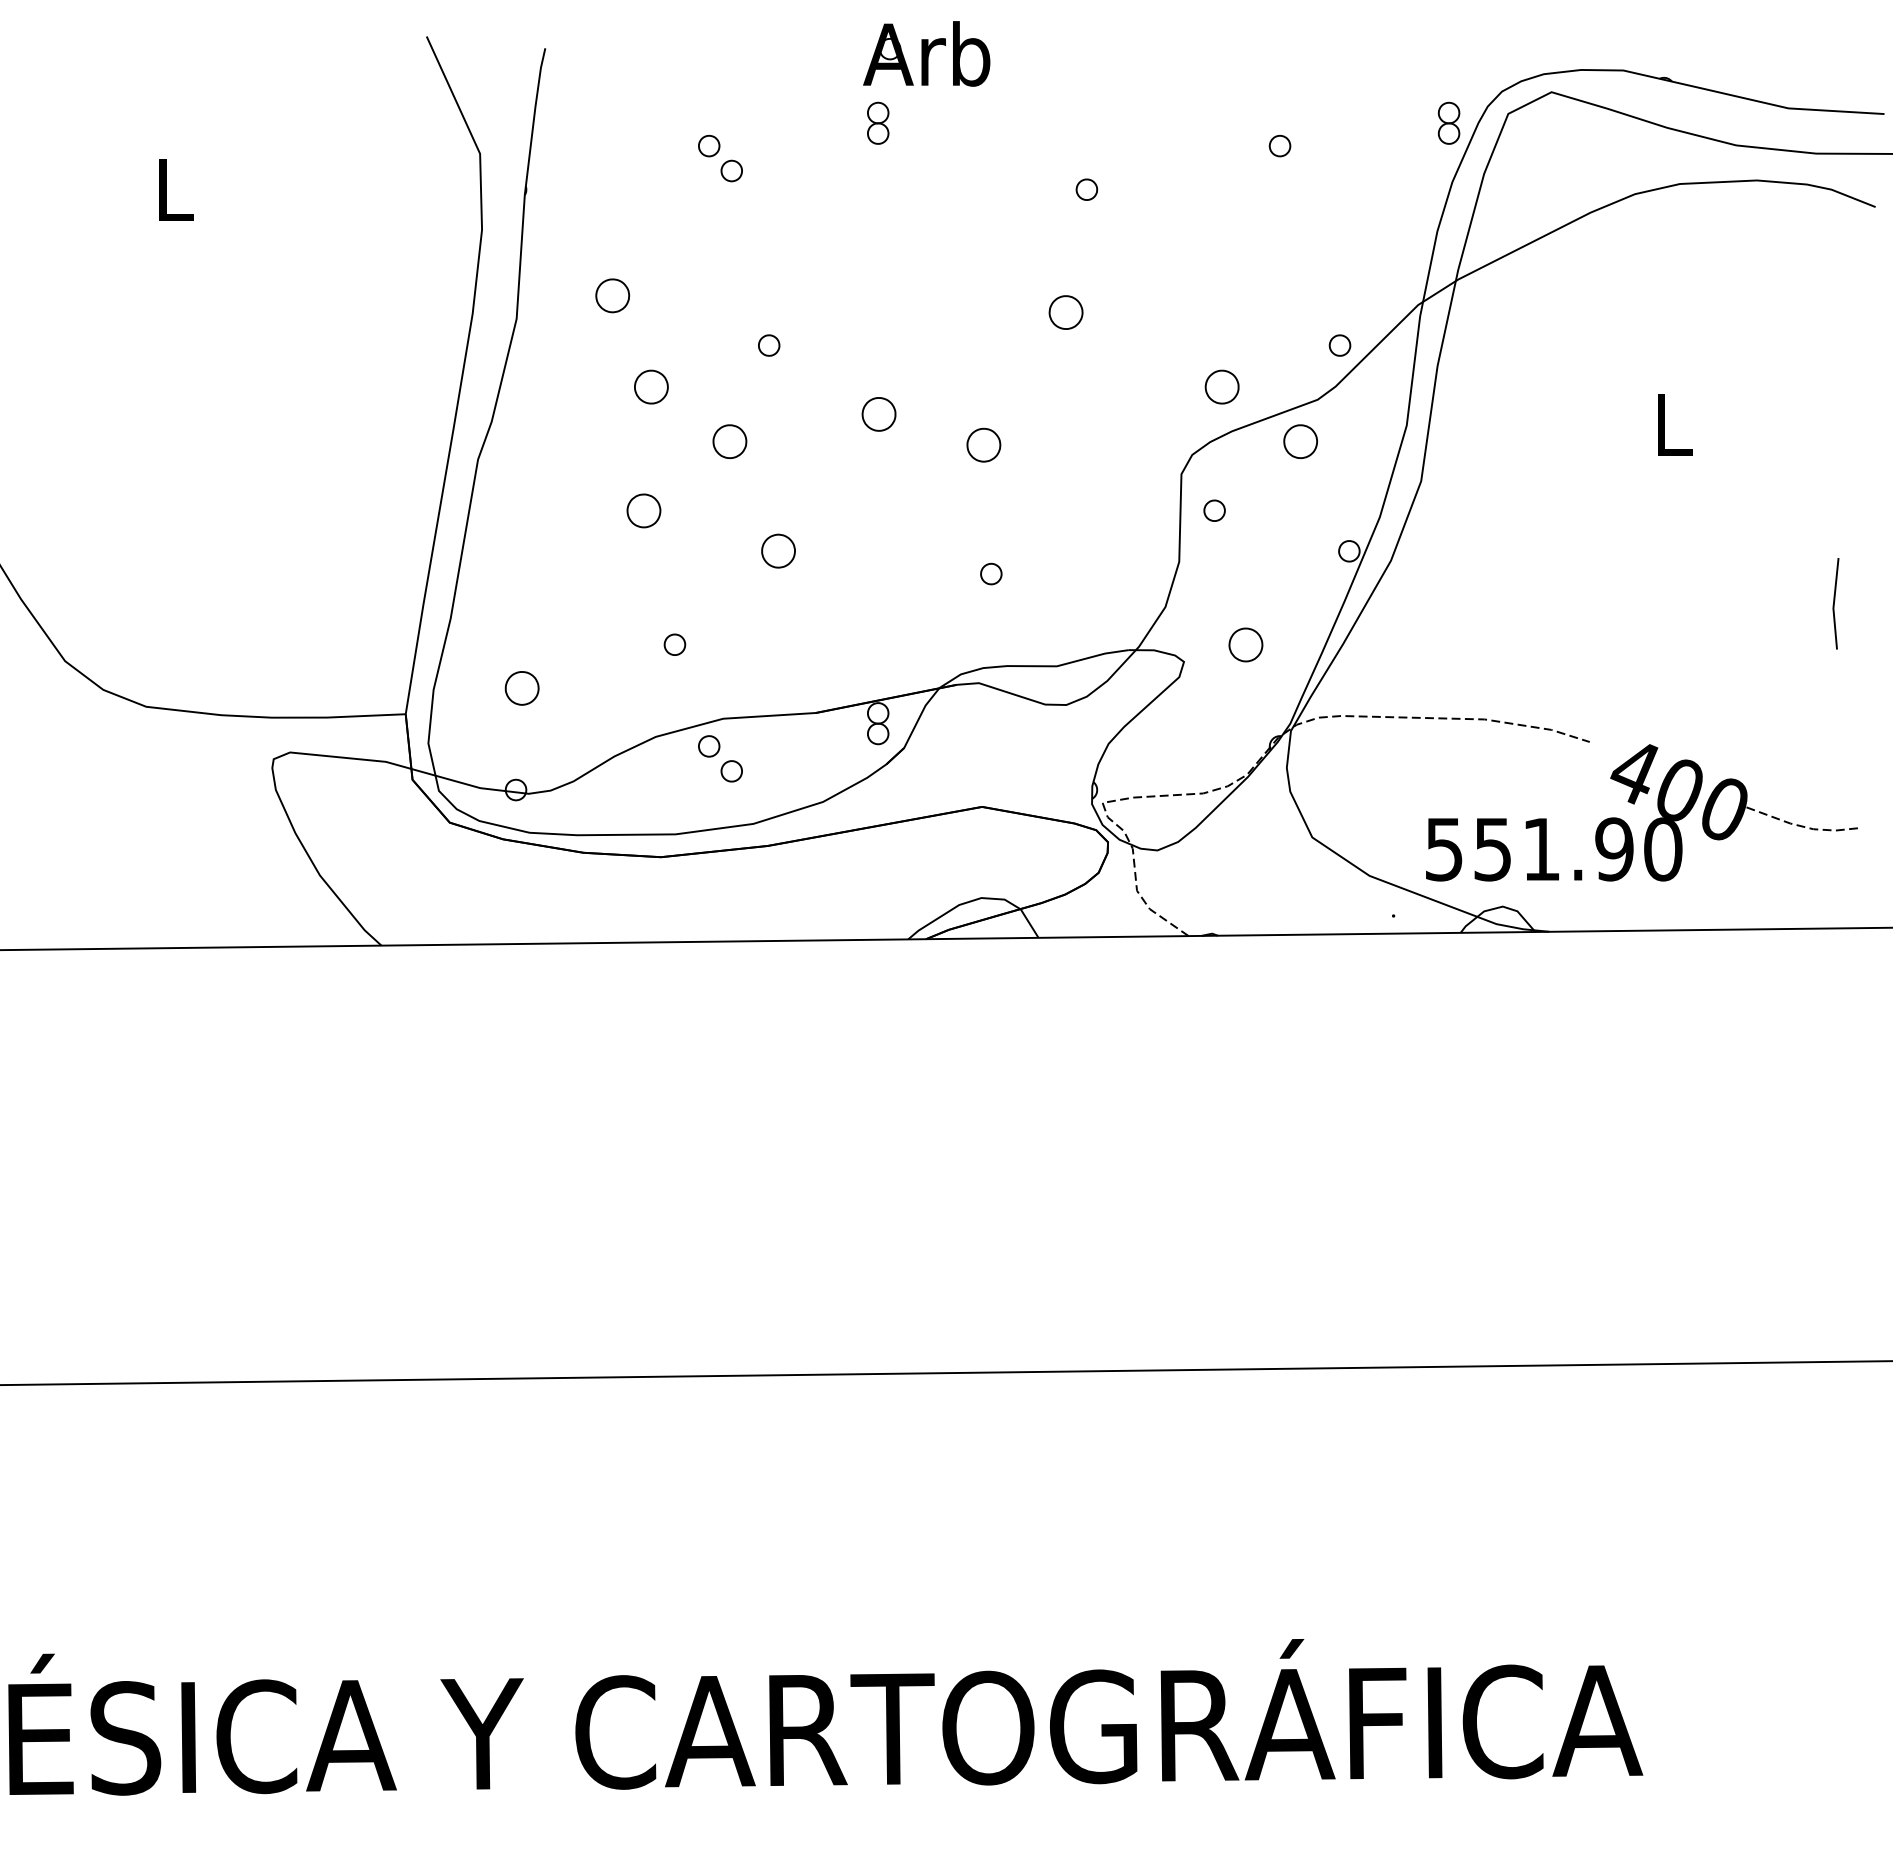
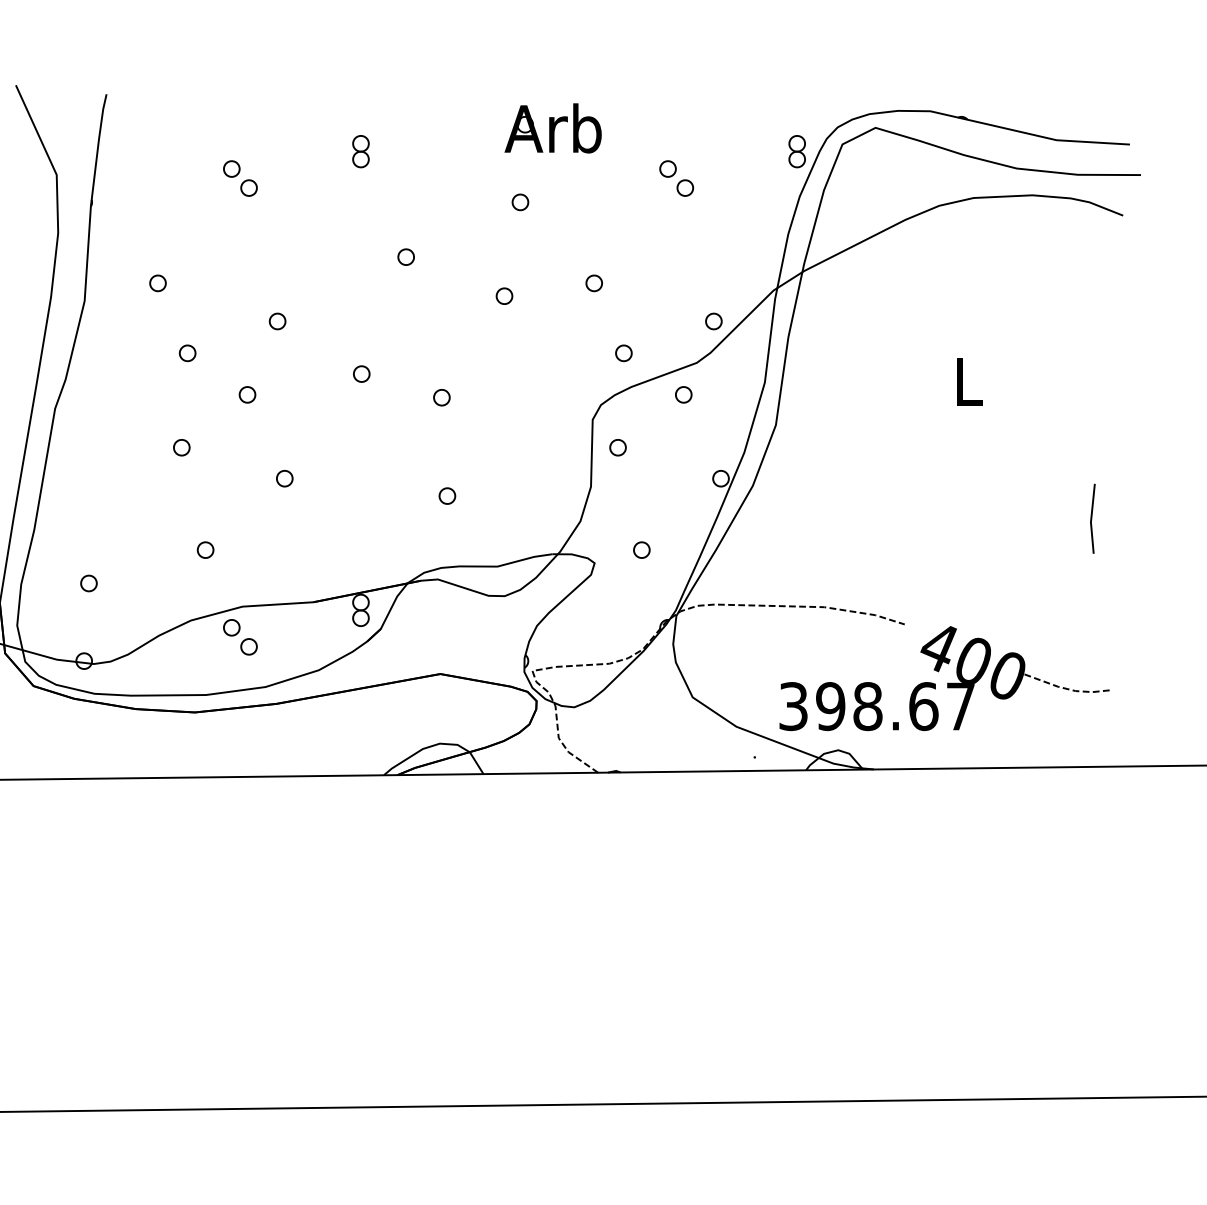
part: (926, 53) -> (553, 128), moved
part: (1302, 170) -> (685, 187), added
part: (937, 261) -> (406, 257), added
part: (612, 295) -> (157, 283), size x0.62
part: (1183, 295) -> (594, 283), added
part: (1065, 312) -> (504, 296), size x0.62
part: (651, 387) -> (187, 353), size x0.62
part: (1222, 387) -> (624, 353), size x0.62
part: (879, 414) -> (361, 374), size x0.62
part: (729, 441) -> (247, 394), size x0.62
part: (1300, 441) -> (683, 394), size x0.62
part: (984, 445) -> (442, 397), size x0.62
part: (643, 510) -> (181, 447), size x0.62
part: (778, 551) -> (284, 478), size x0.62
part: (1245, 644) -> (641, 549), size x0.62
part: (522, 688) -> (89, 583), size x0.62
text: (1554, 849) -> (877, 706), 551.90 -> 398.67

